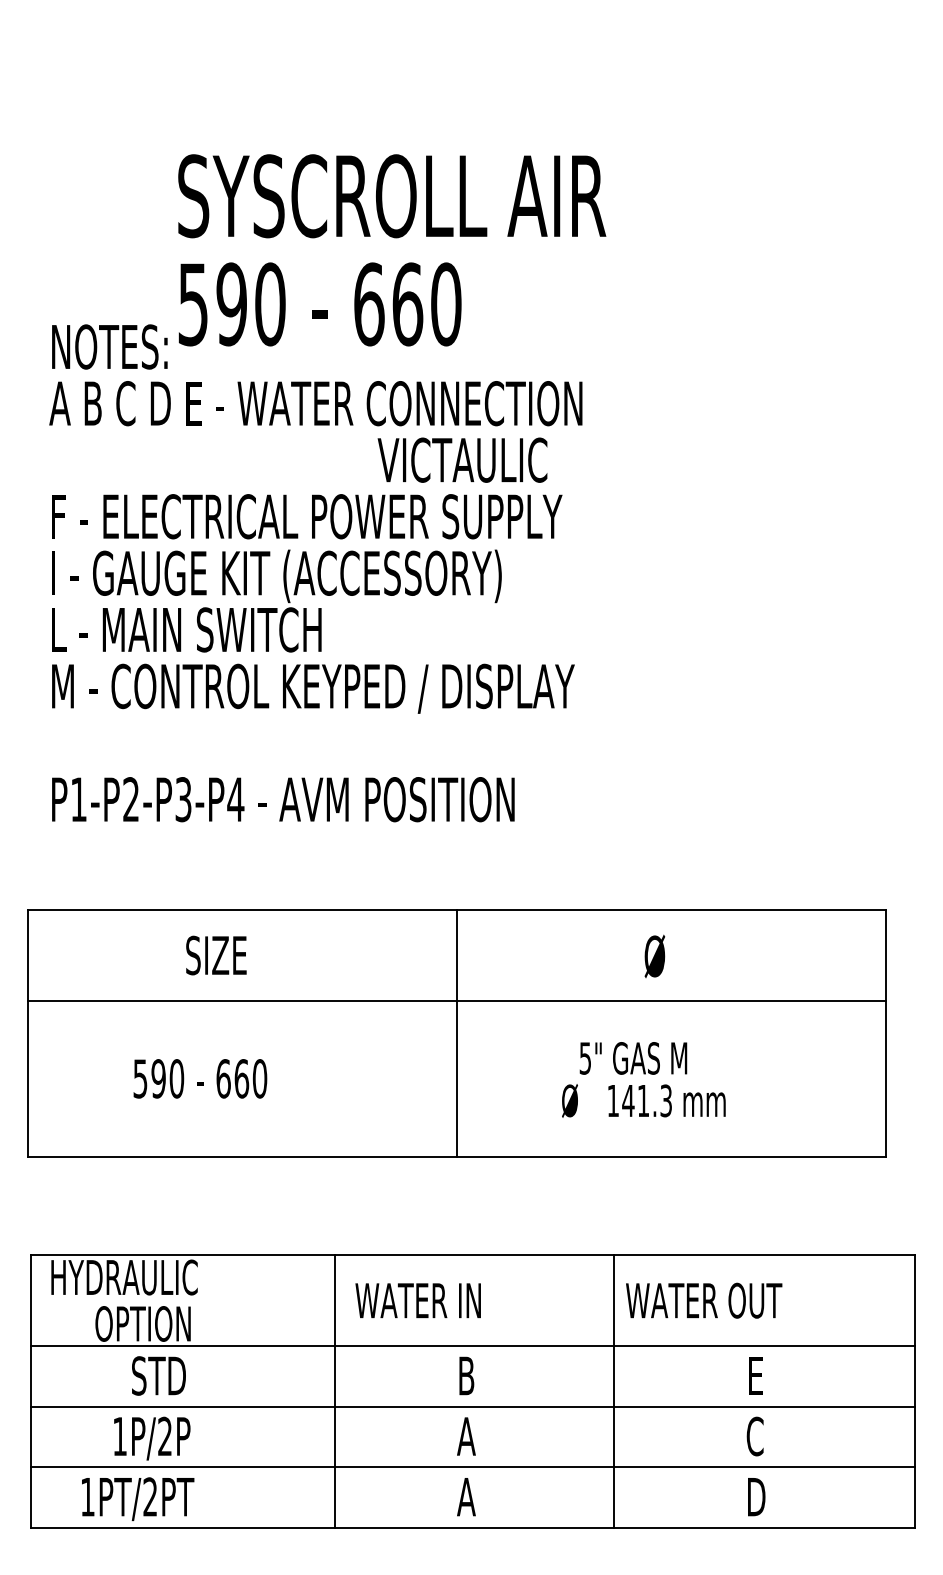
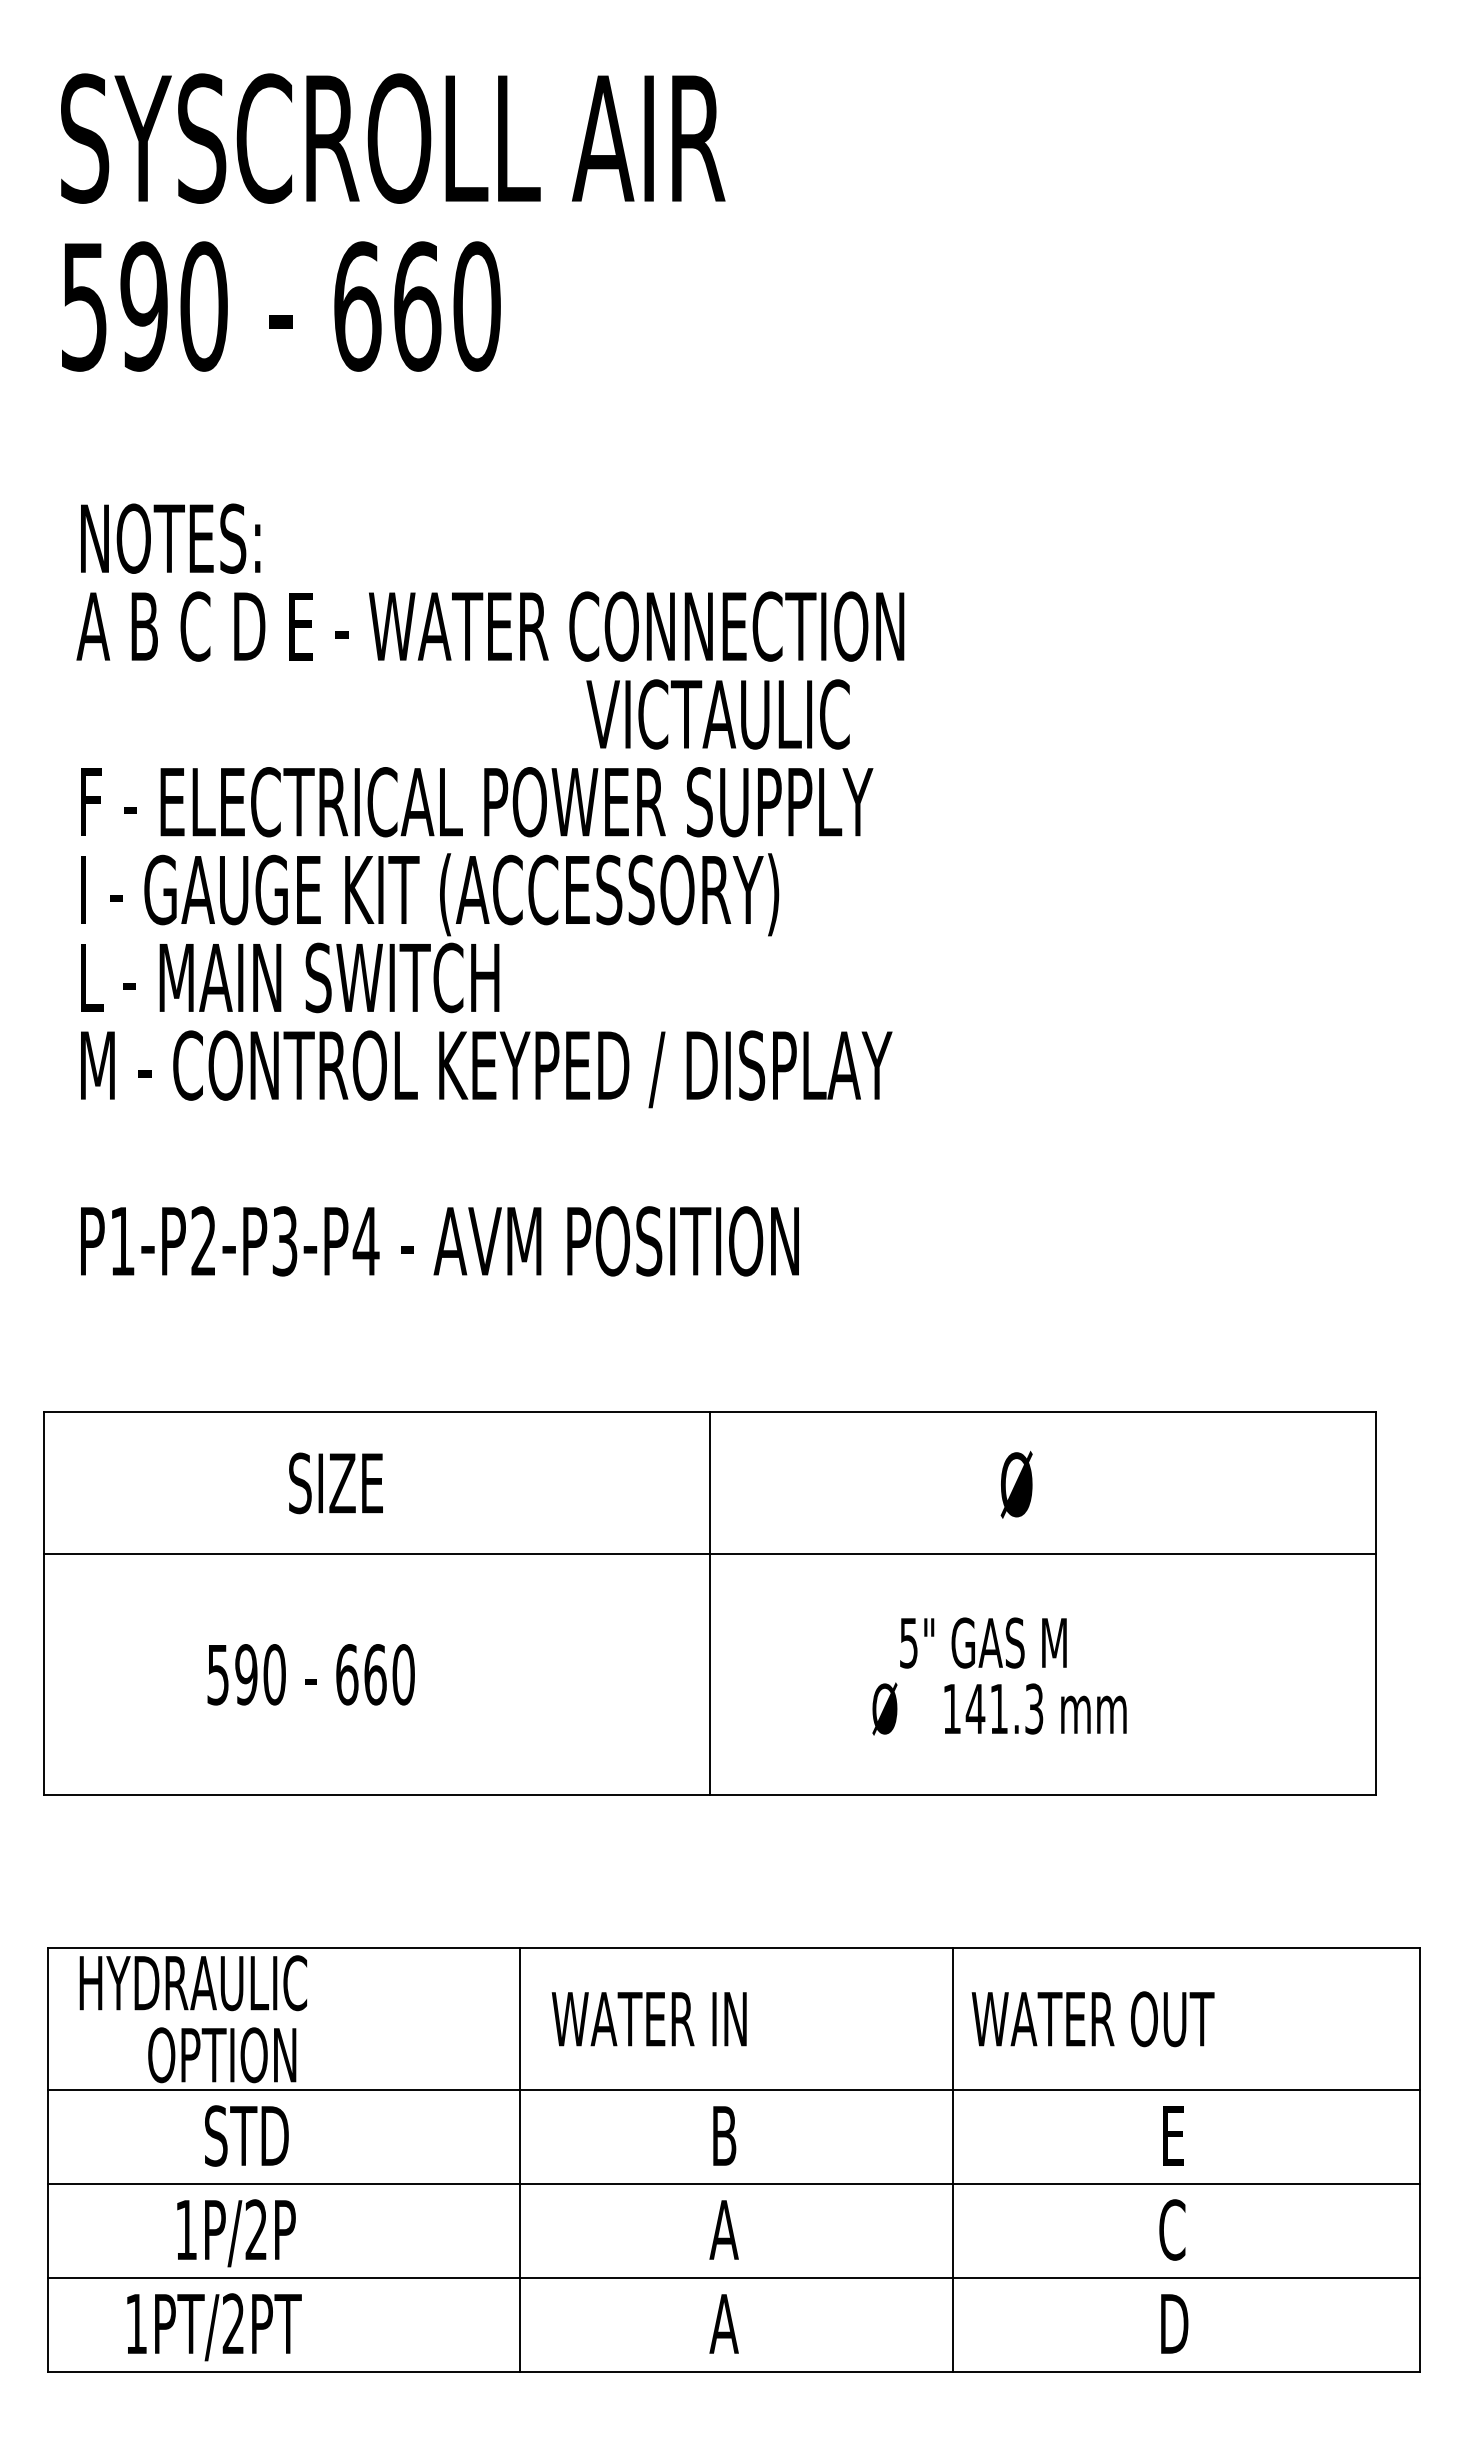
text: (392, 250) -> (393, 222), moved

